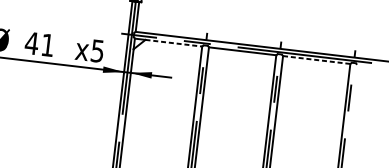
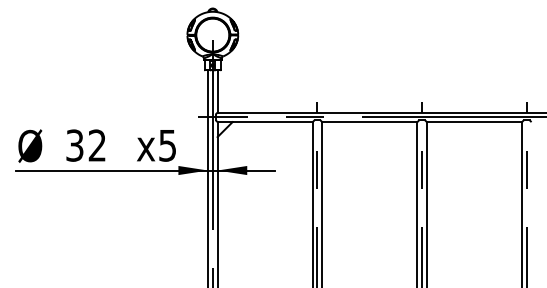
line: (174, 43) -> (273, 122), dashed -> solid
text: (39, 44) -> (85, 145), 41 -> 32
line: (316, 60) -> (474, 122), dashed -> solid

